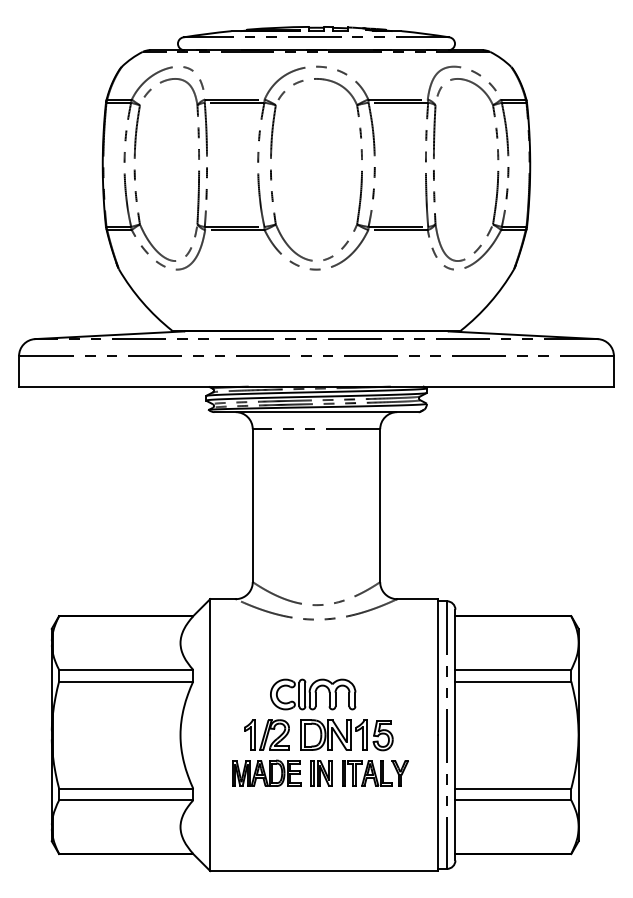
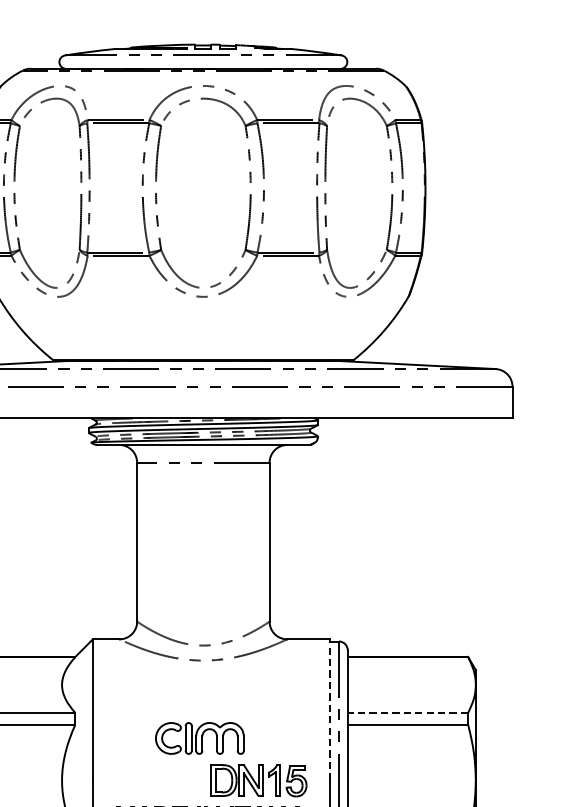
line: (438, 667) -> (330, 710), solid -> dashed
line: (513, 669) -> (408, 712), solid -> dashed
part: (266, 734) -> (151, 779), removed
part: (346, 735) -> (258, 781), moved

